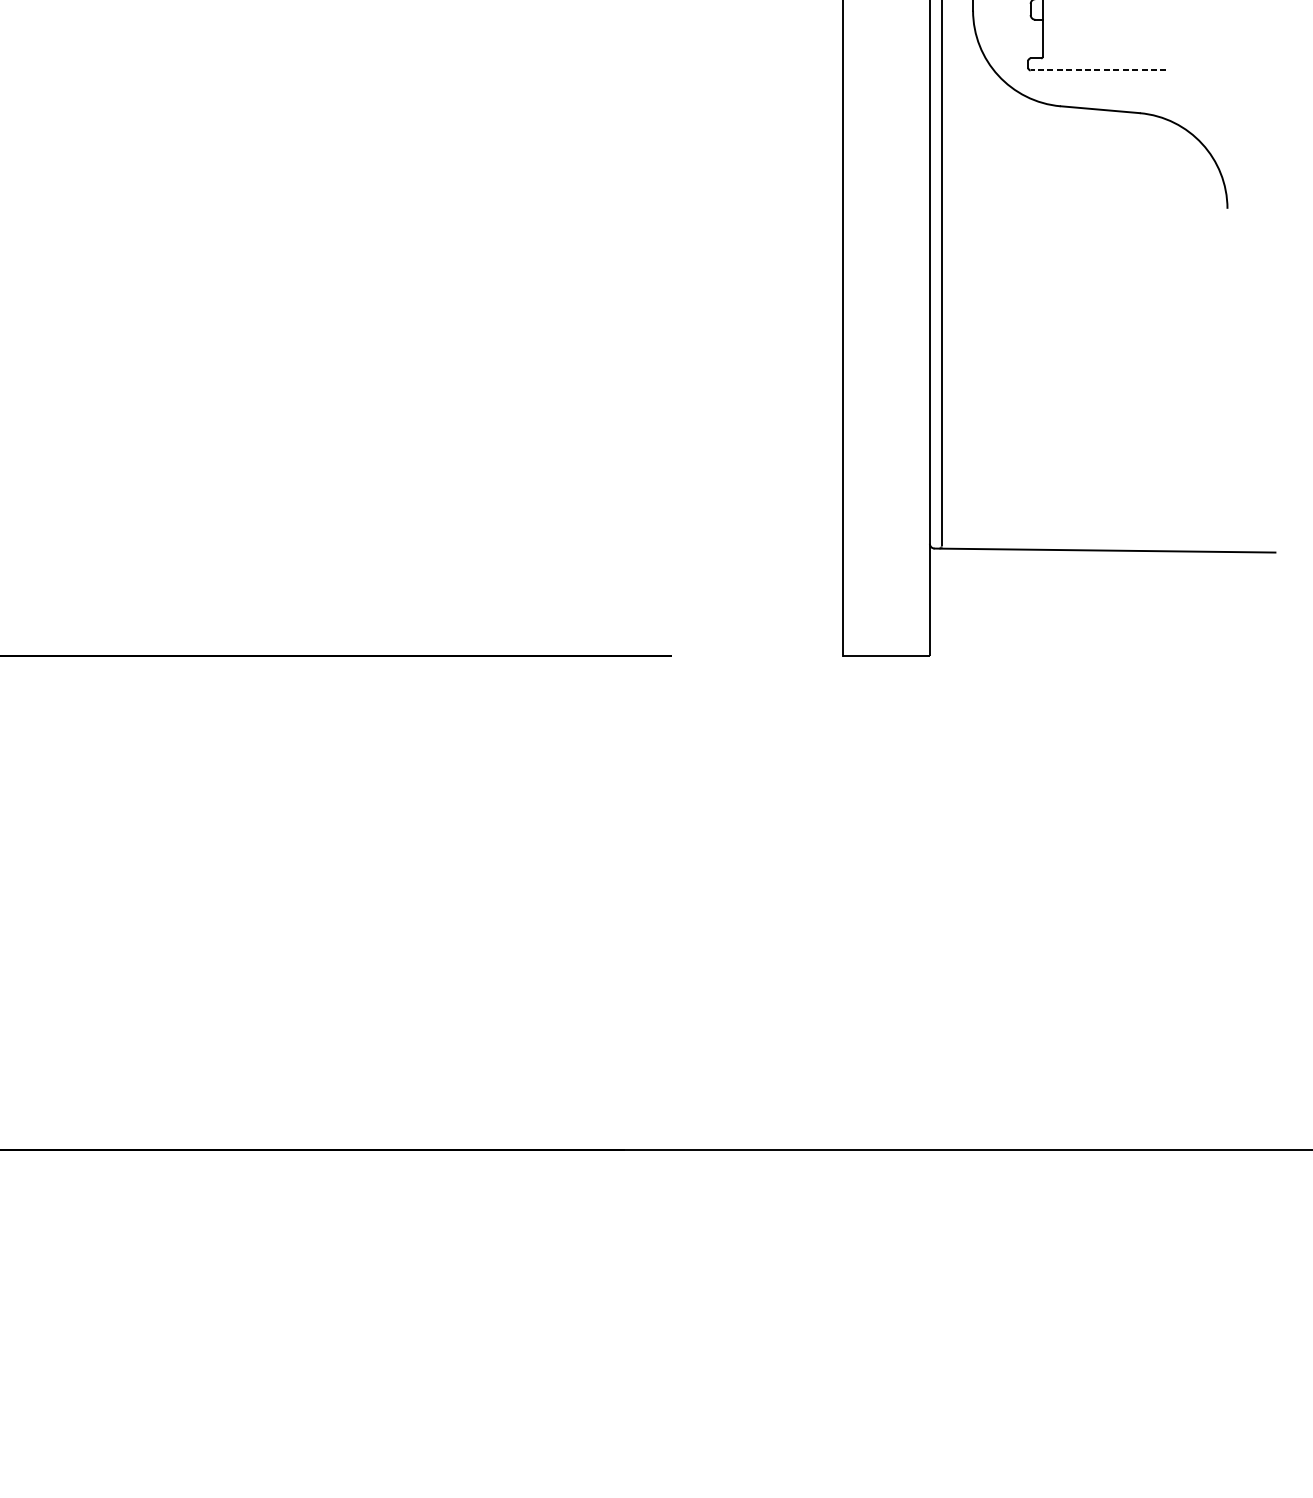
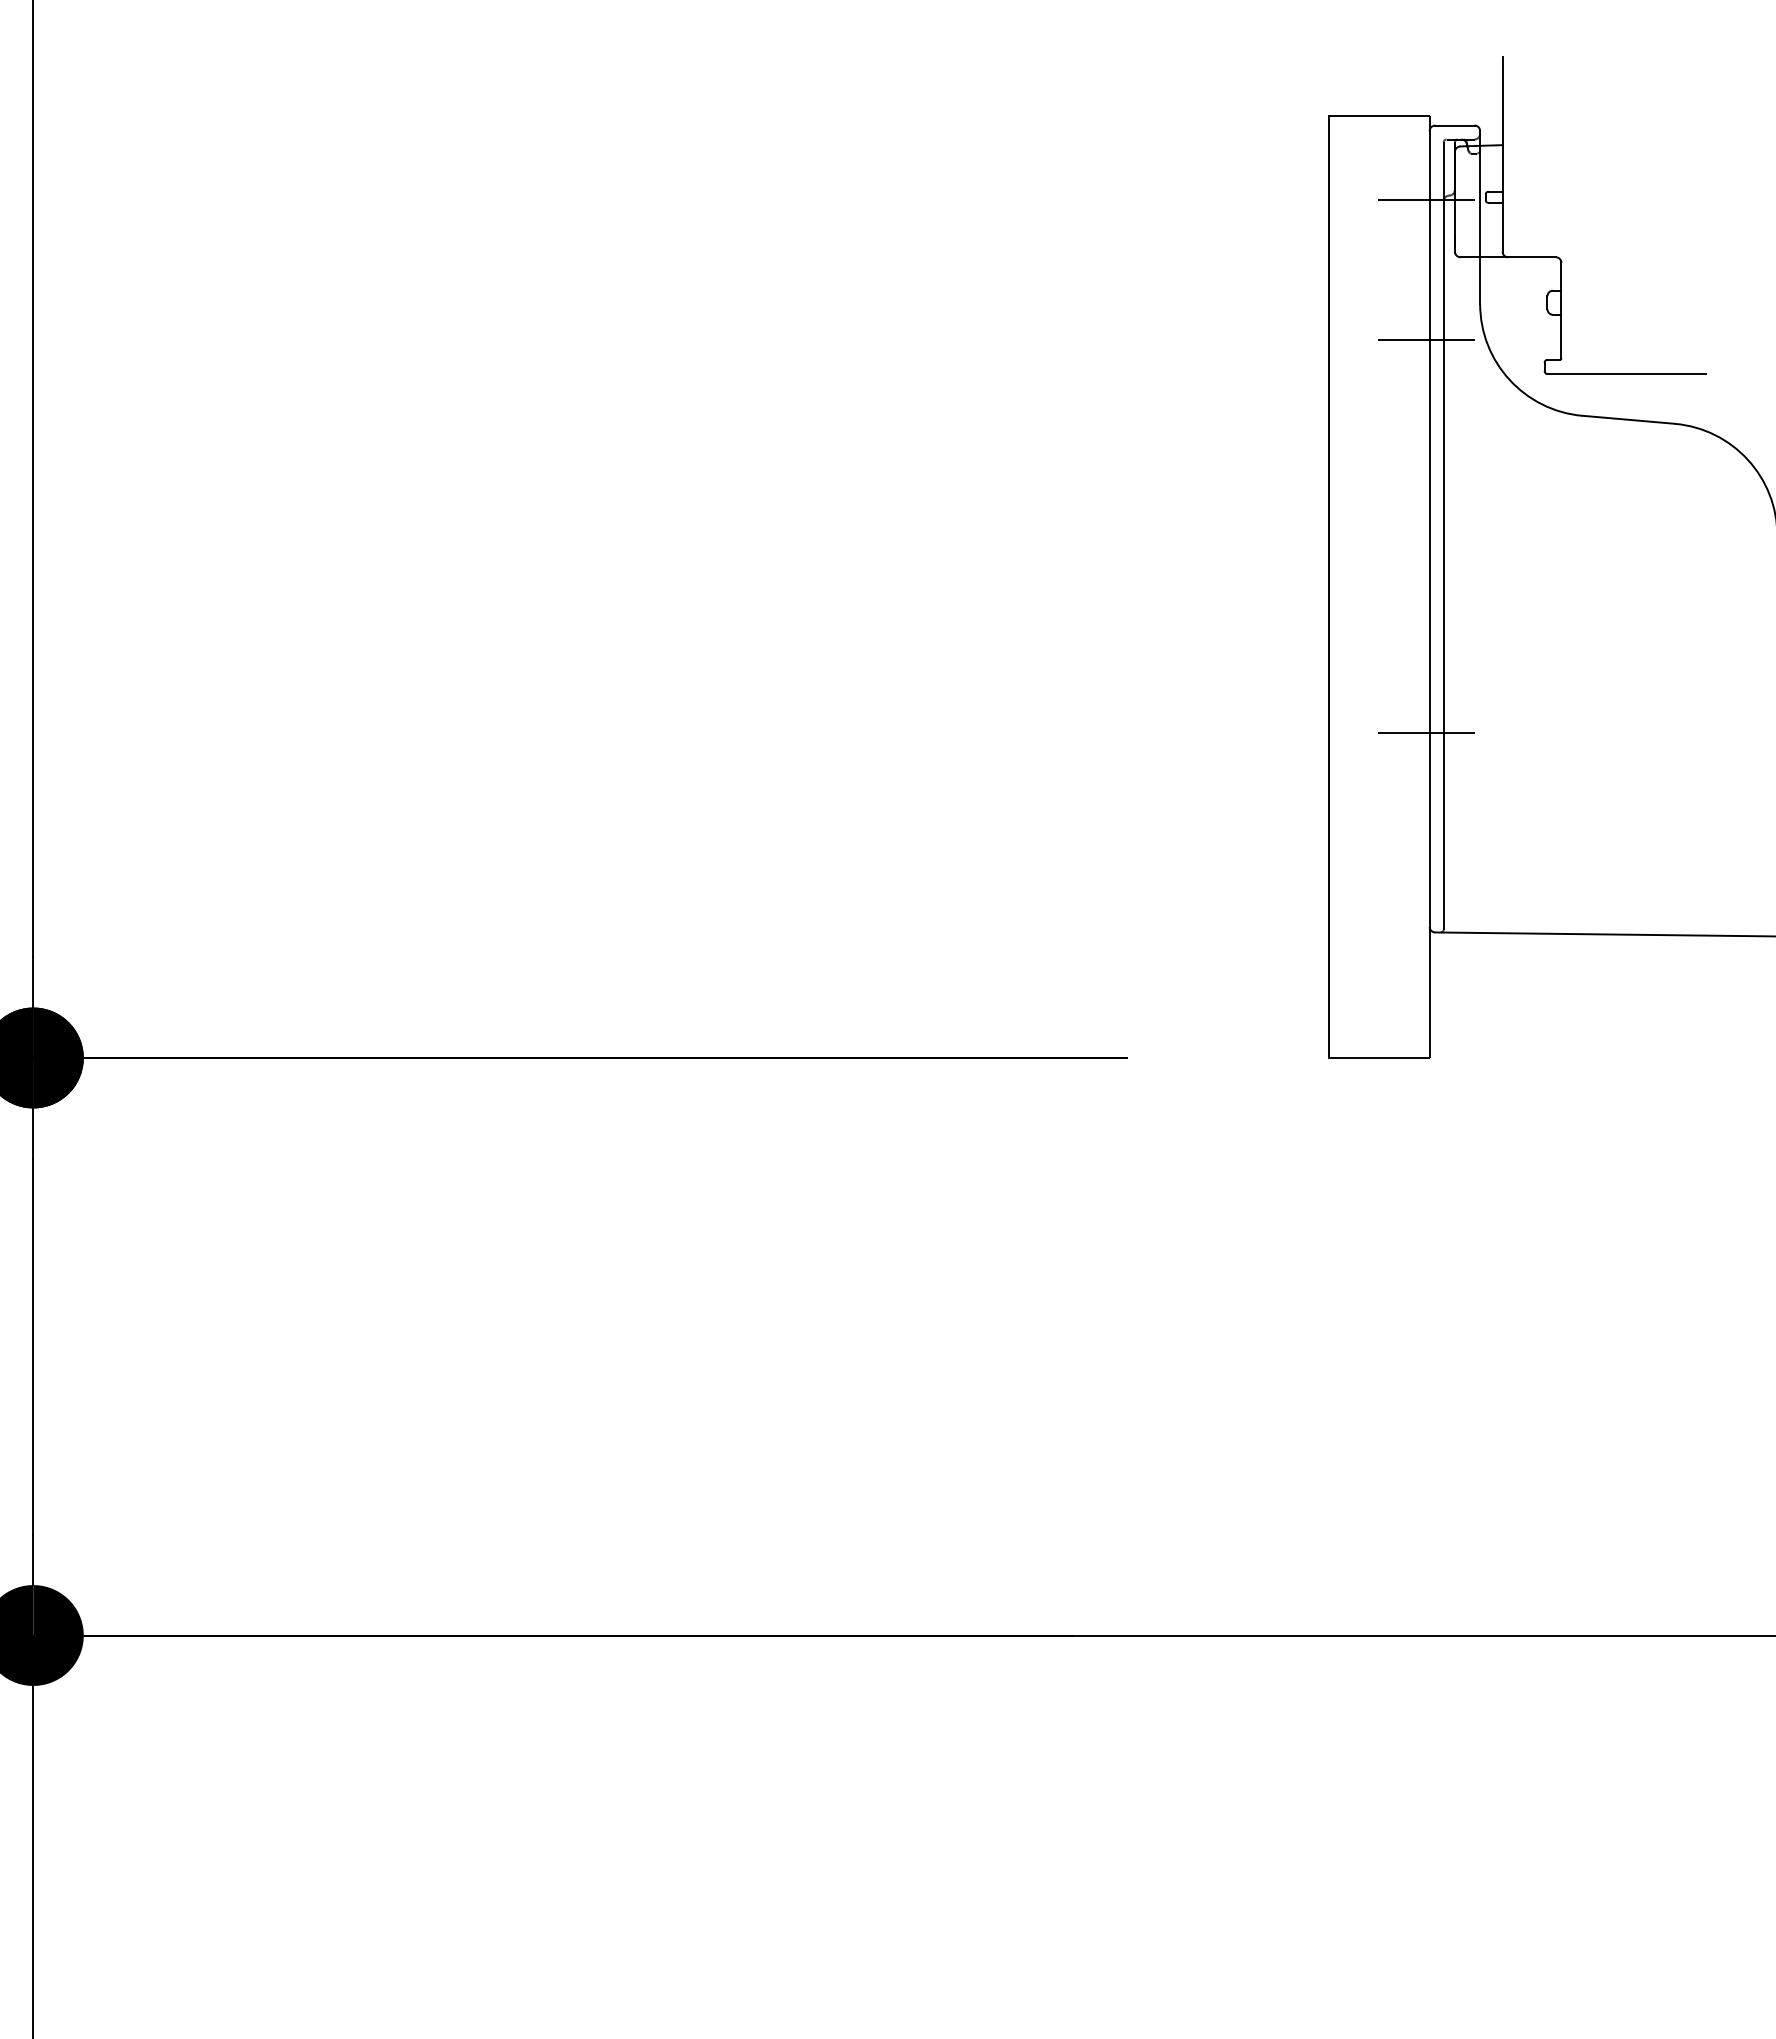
line: (927, 41) -> (1426, 340), added
line: (1098, 70) -> (1626, 373), dashed -> solid
line: (927, 377) -> (1426, 732), added

